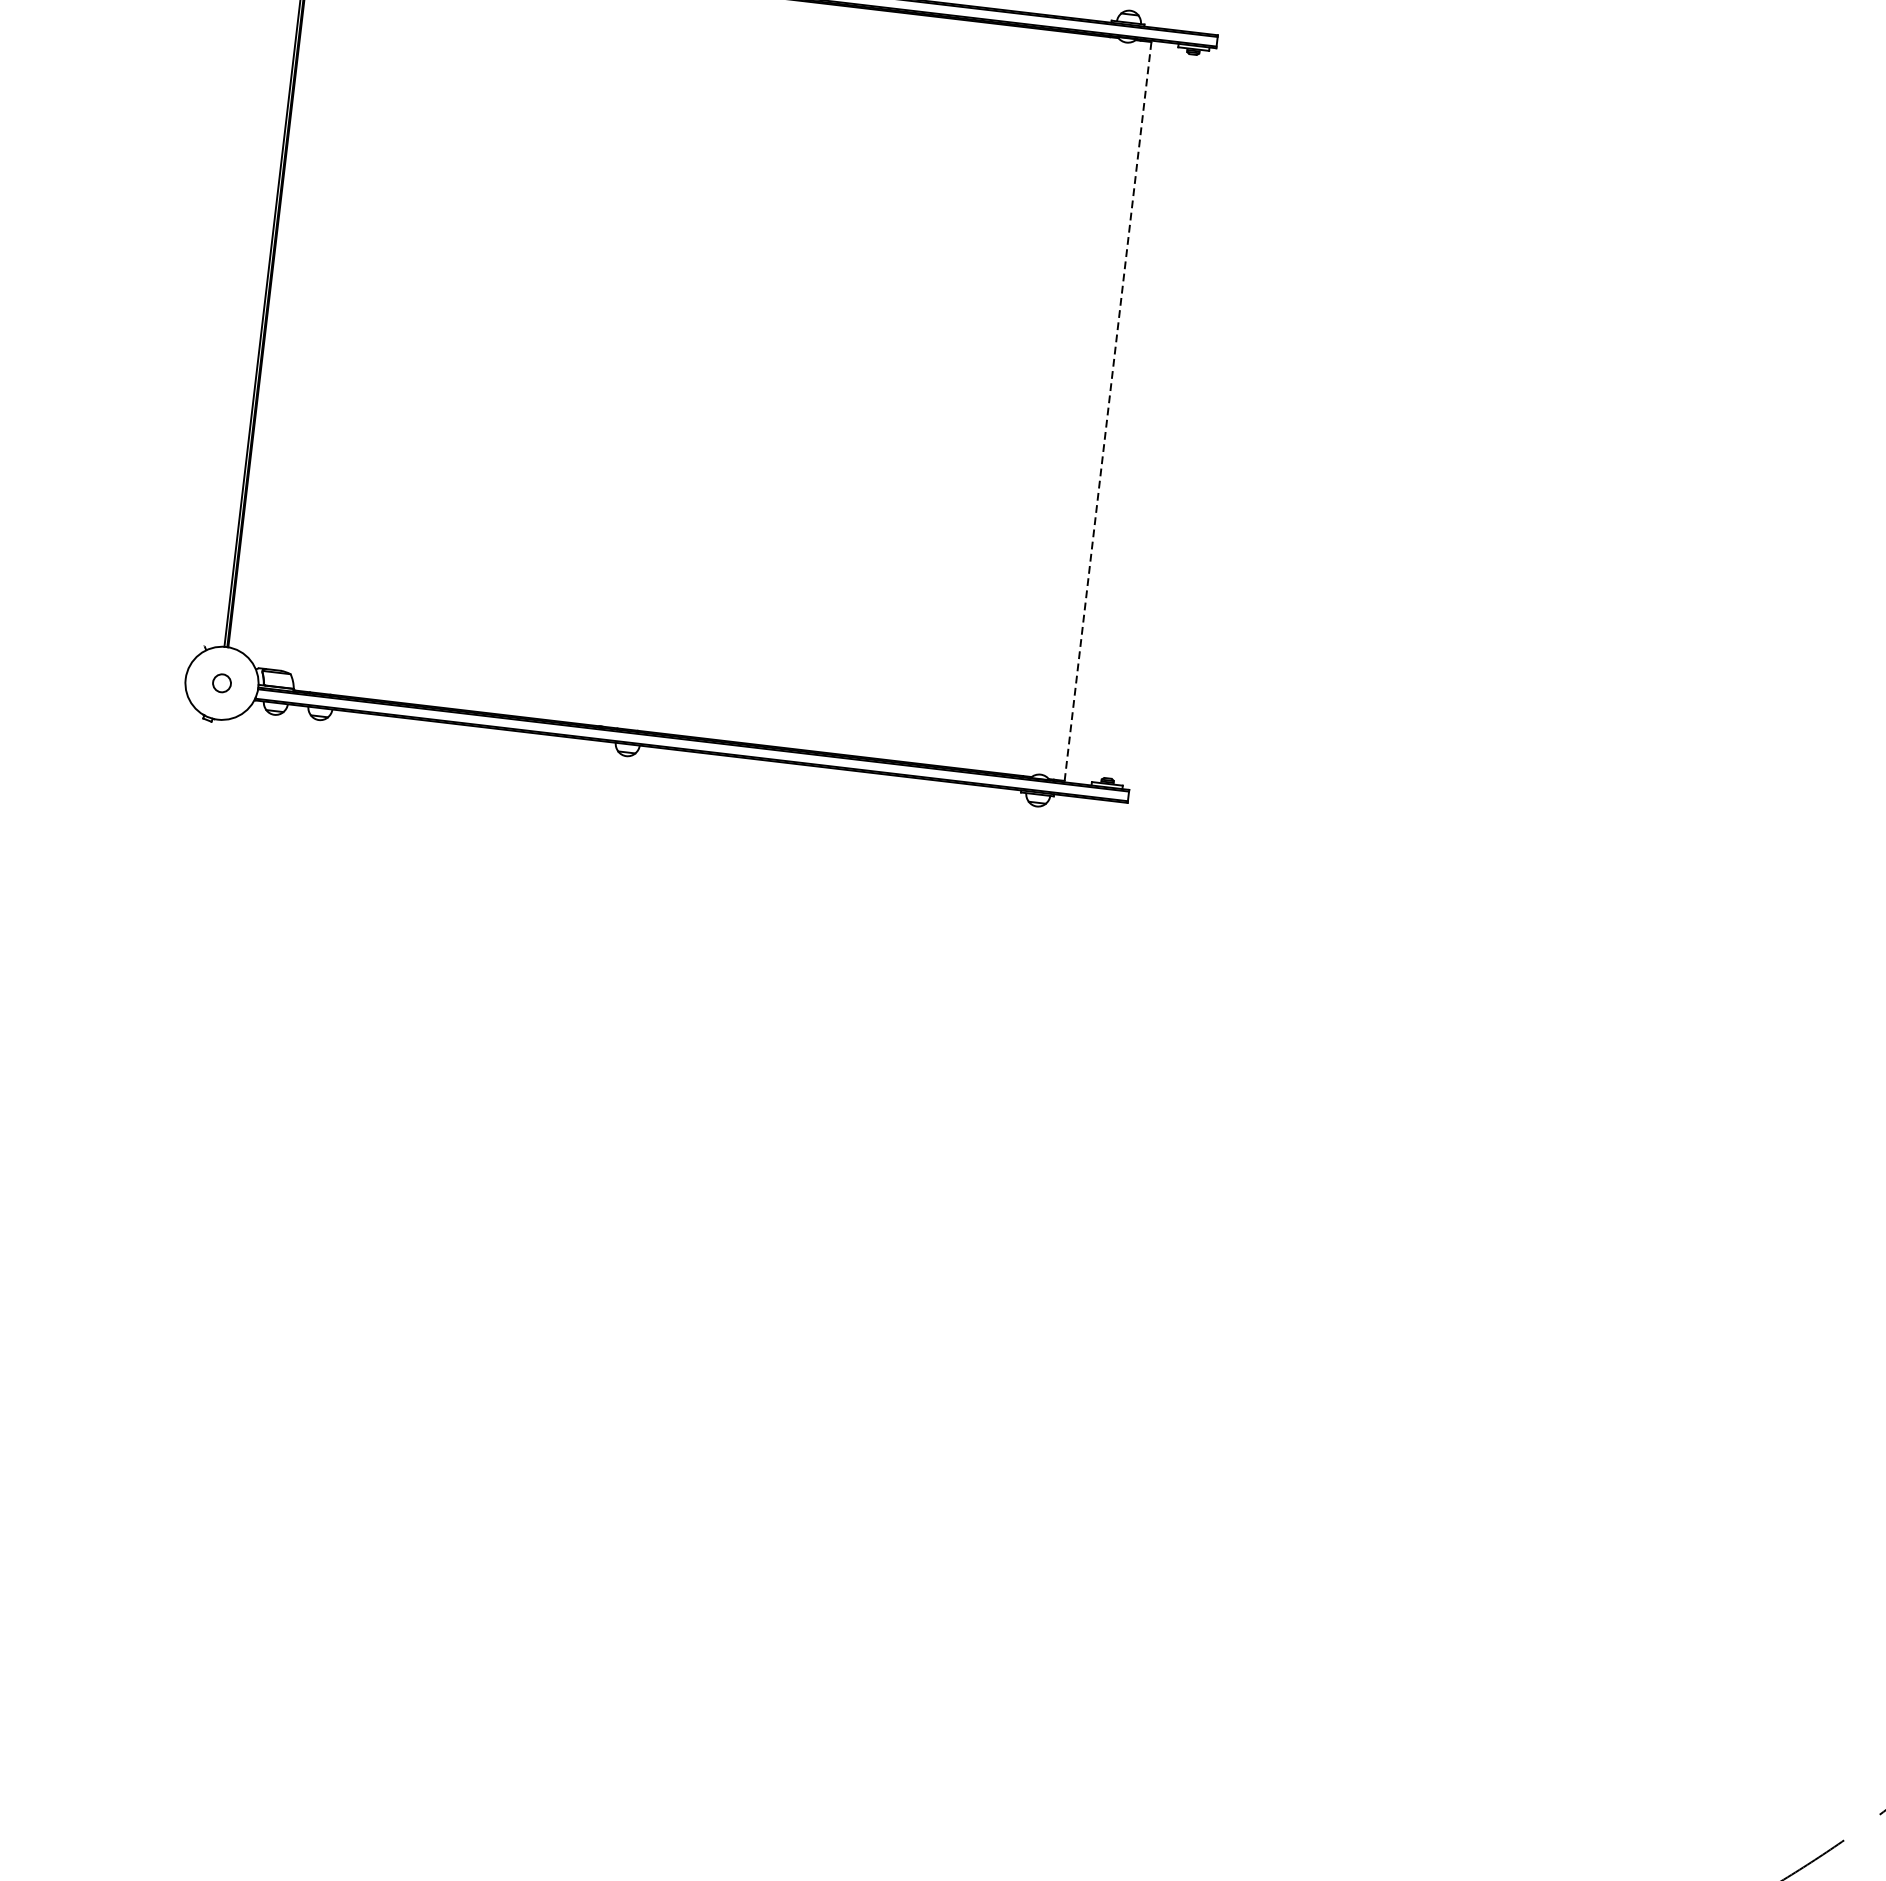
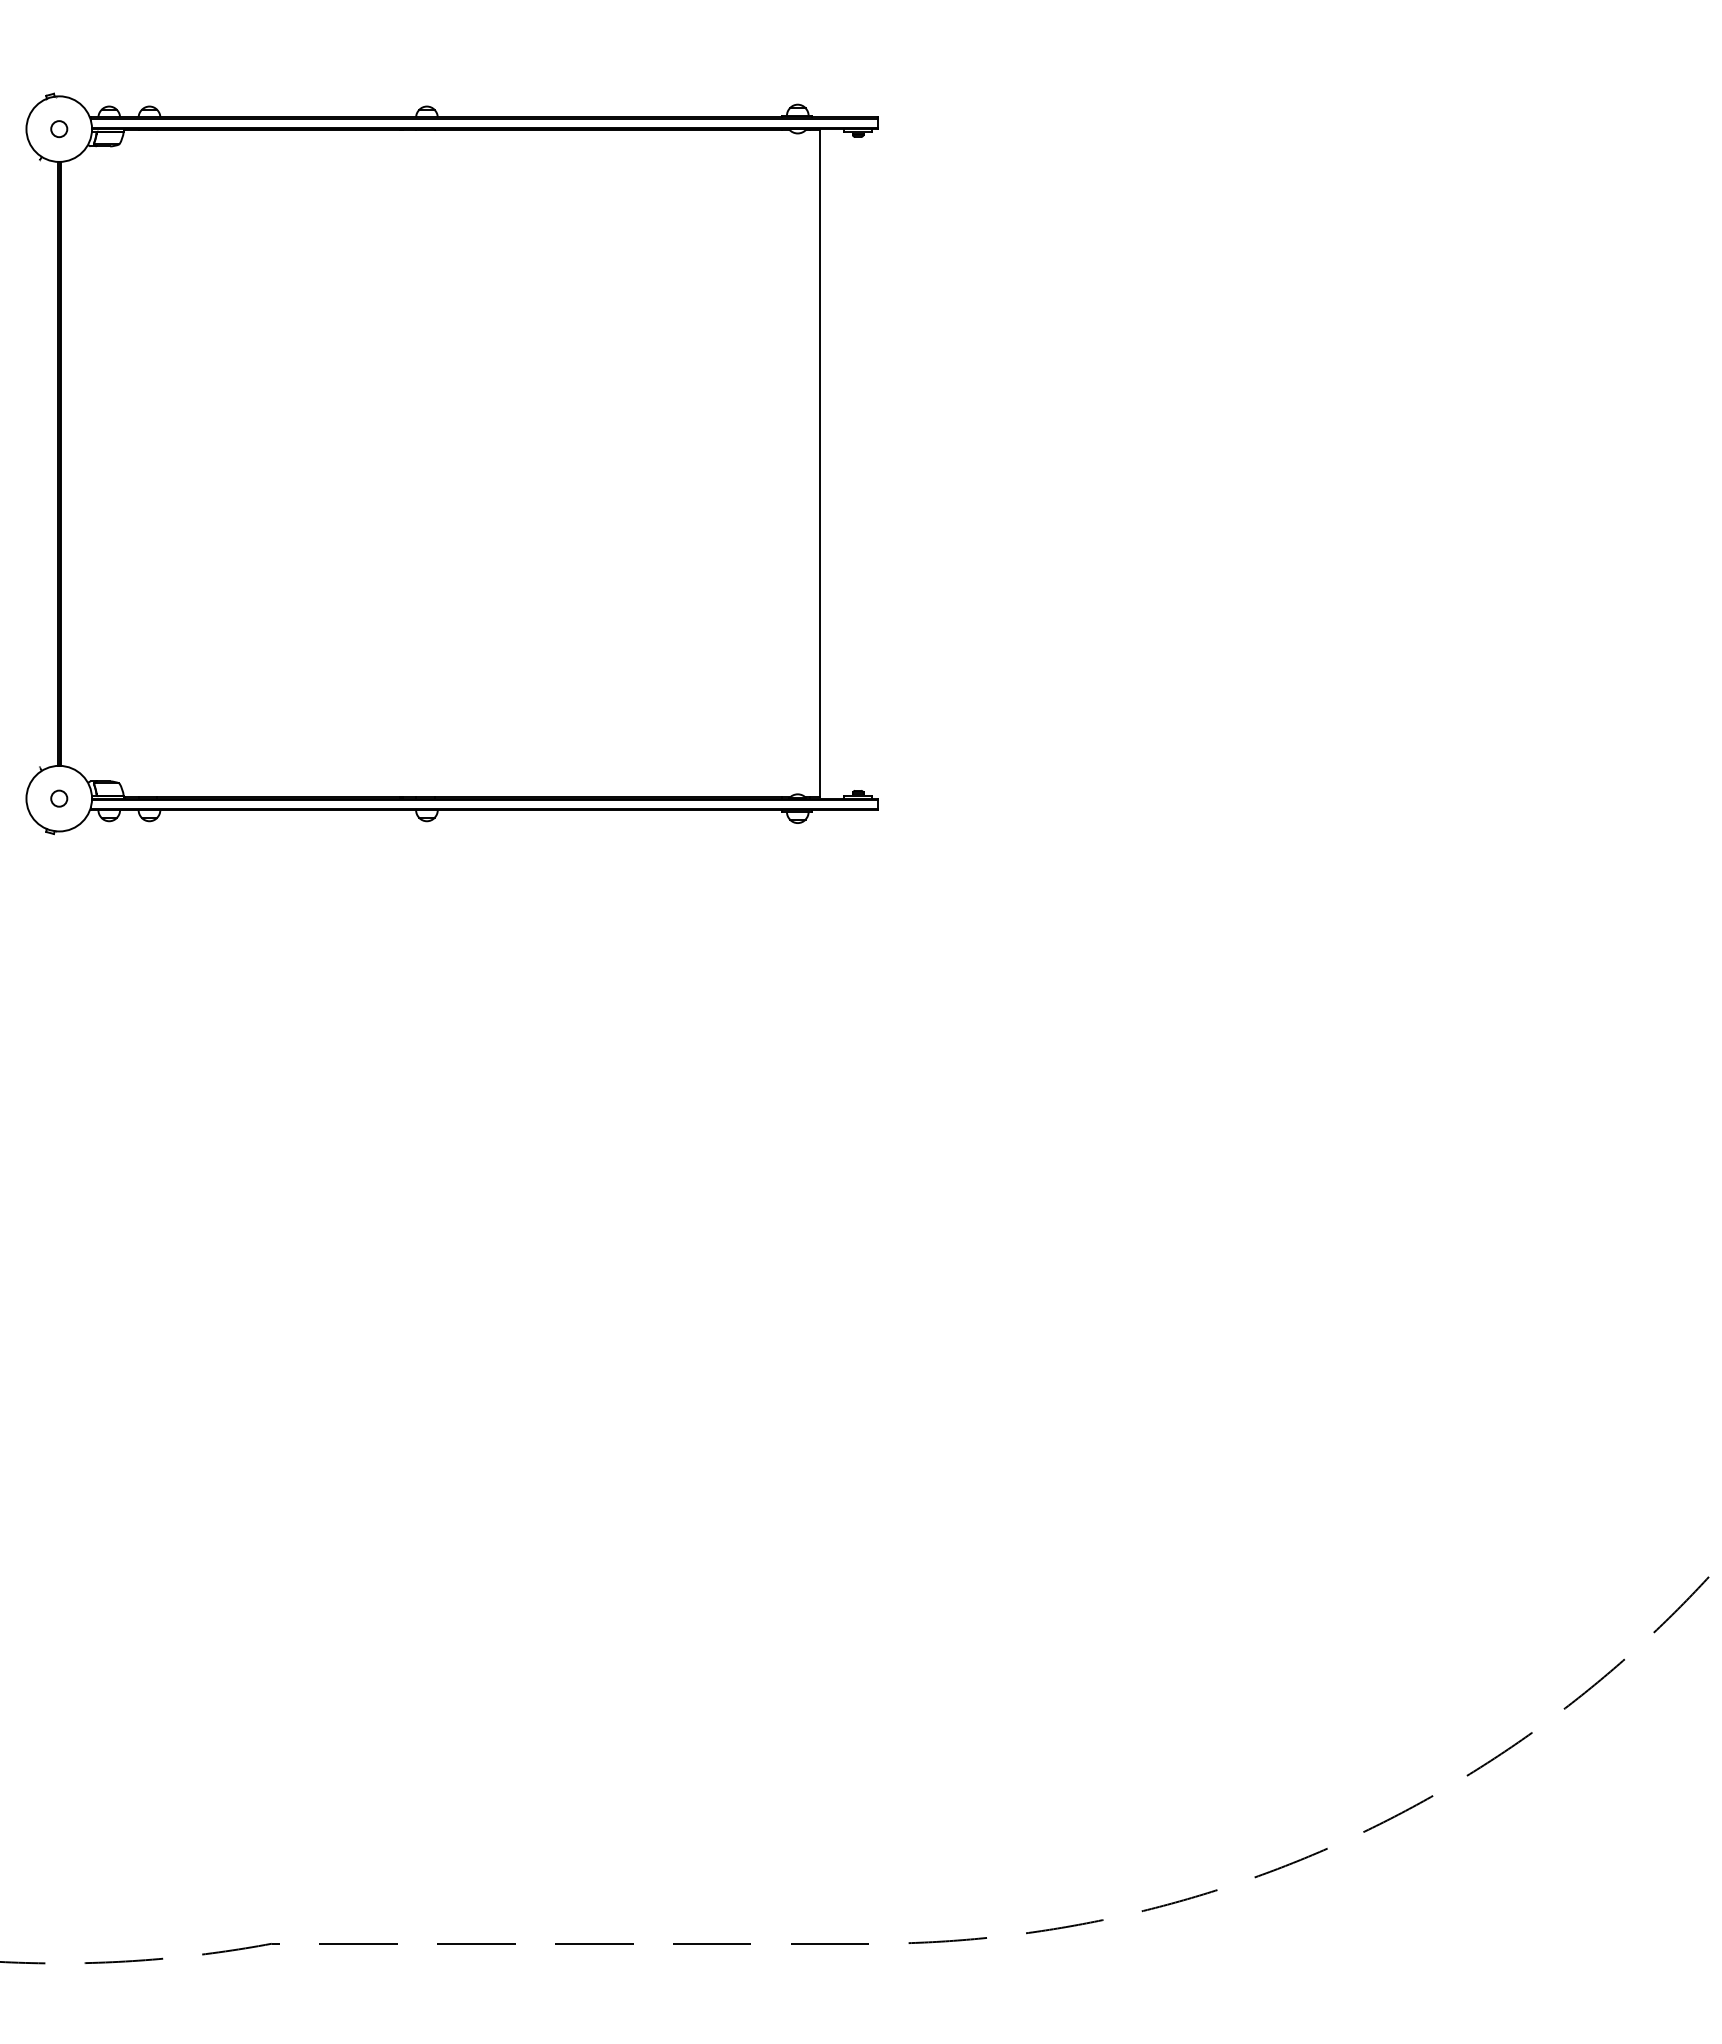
line: (1107, 410) -> (819, 463), dashed -> solid

